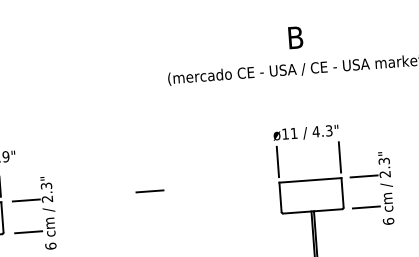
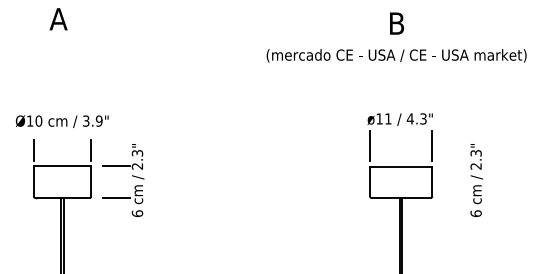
line: (363, 176) -> (454, 166), removed
line: (150, 190) -> (240, 165), removed
line: (365, 207) -> (454, 198), removed

